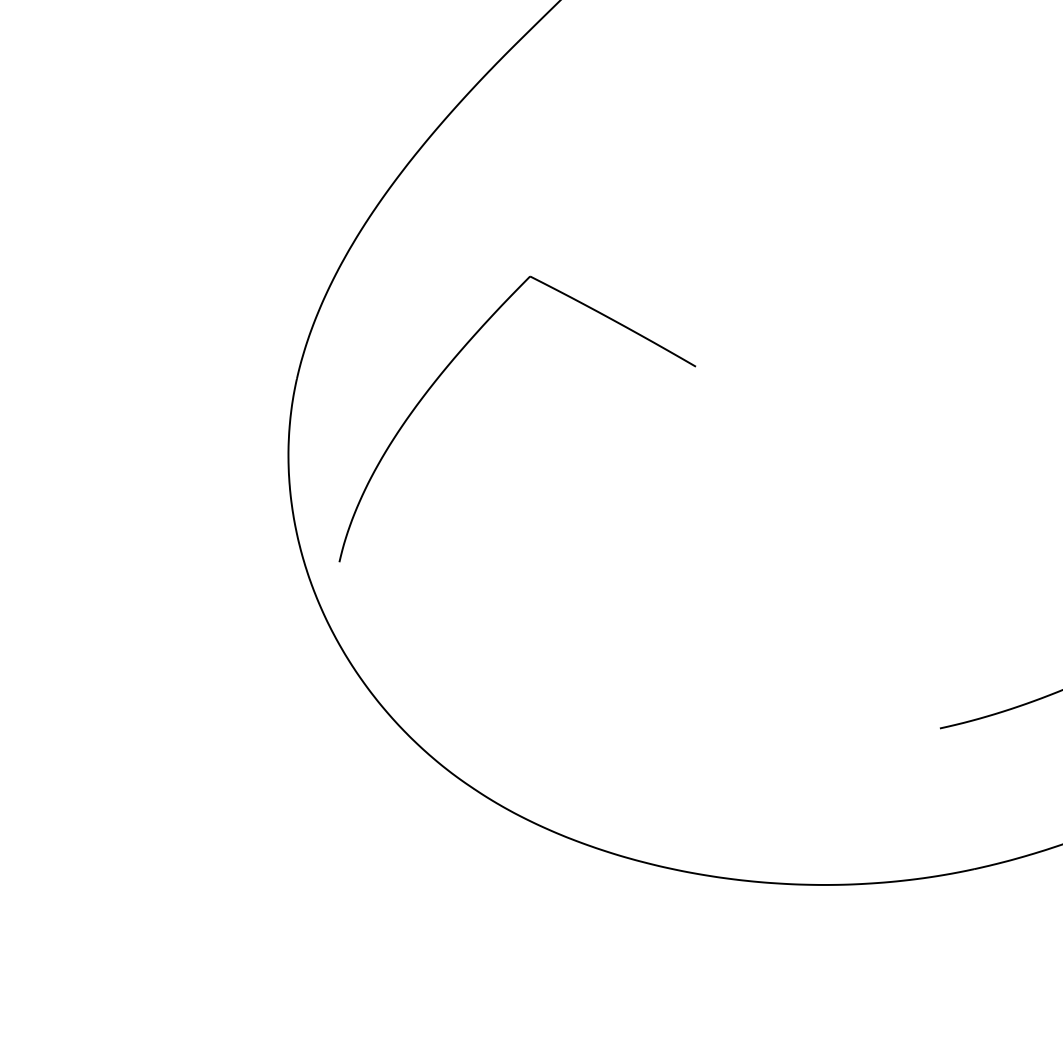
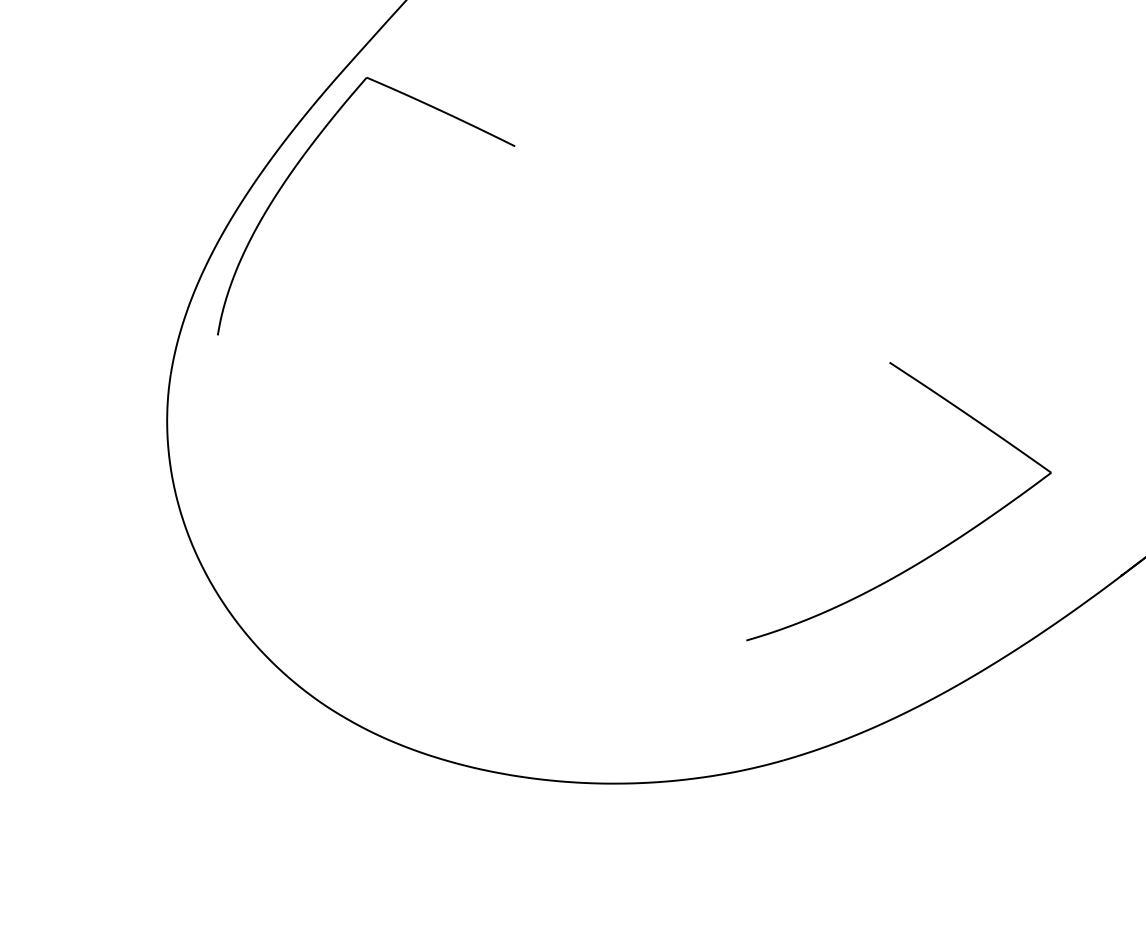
part: (448, 367) -> (301, 160), moved

